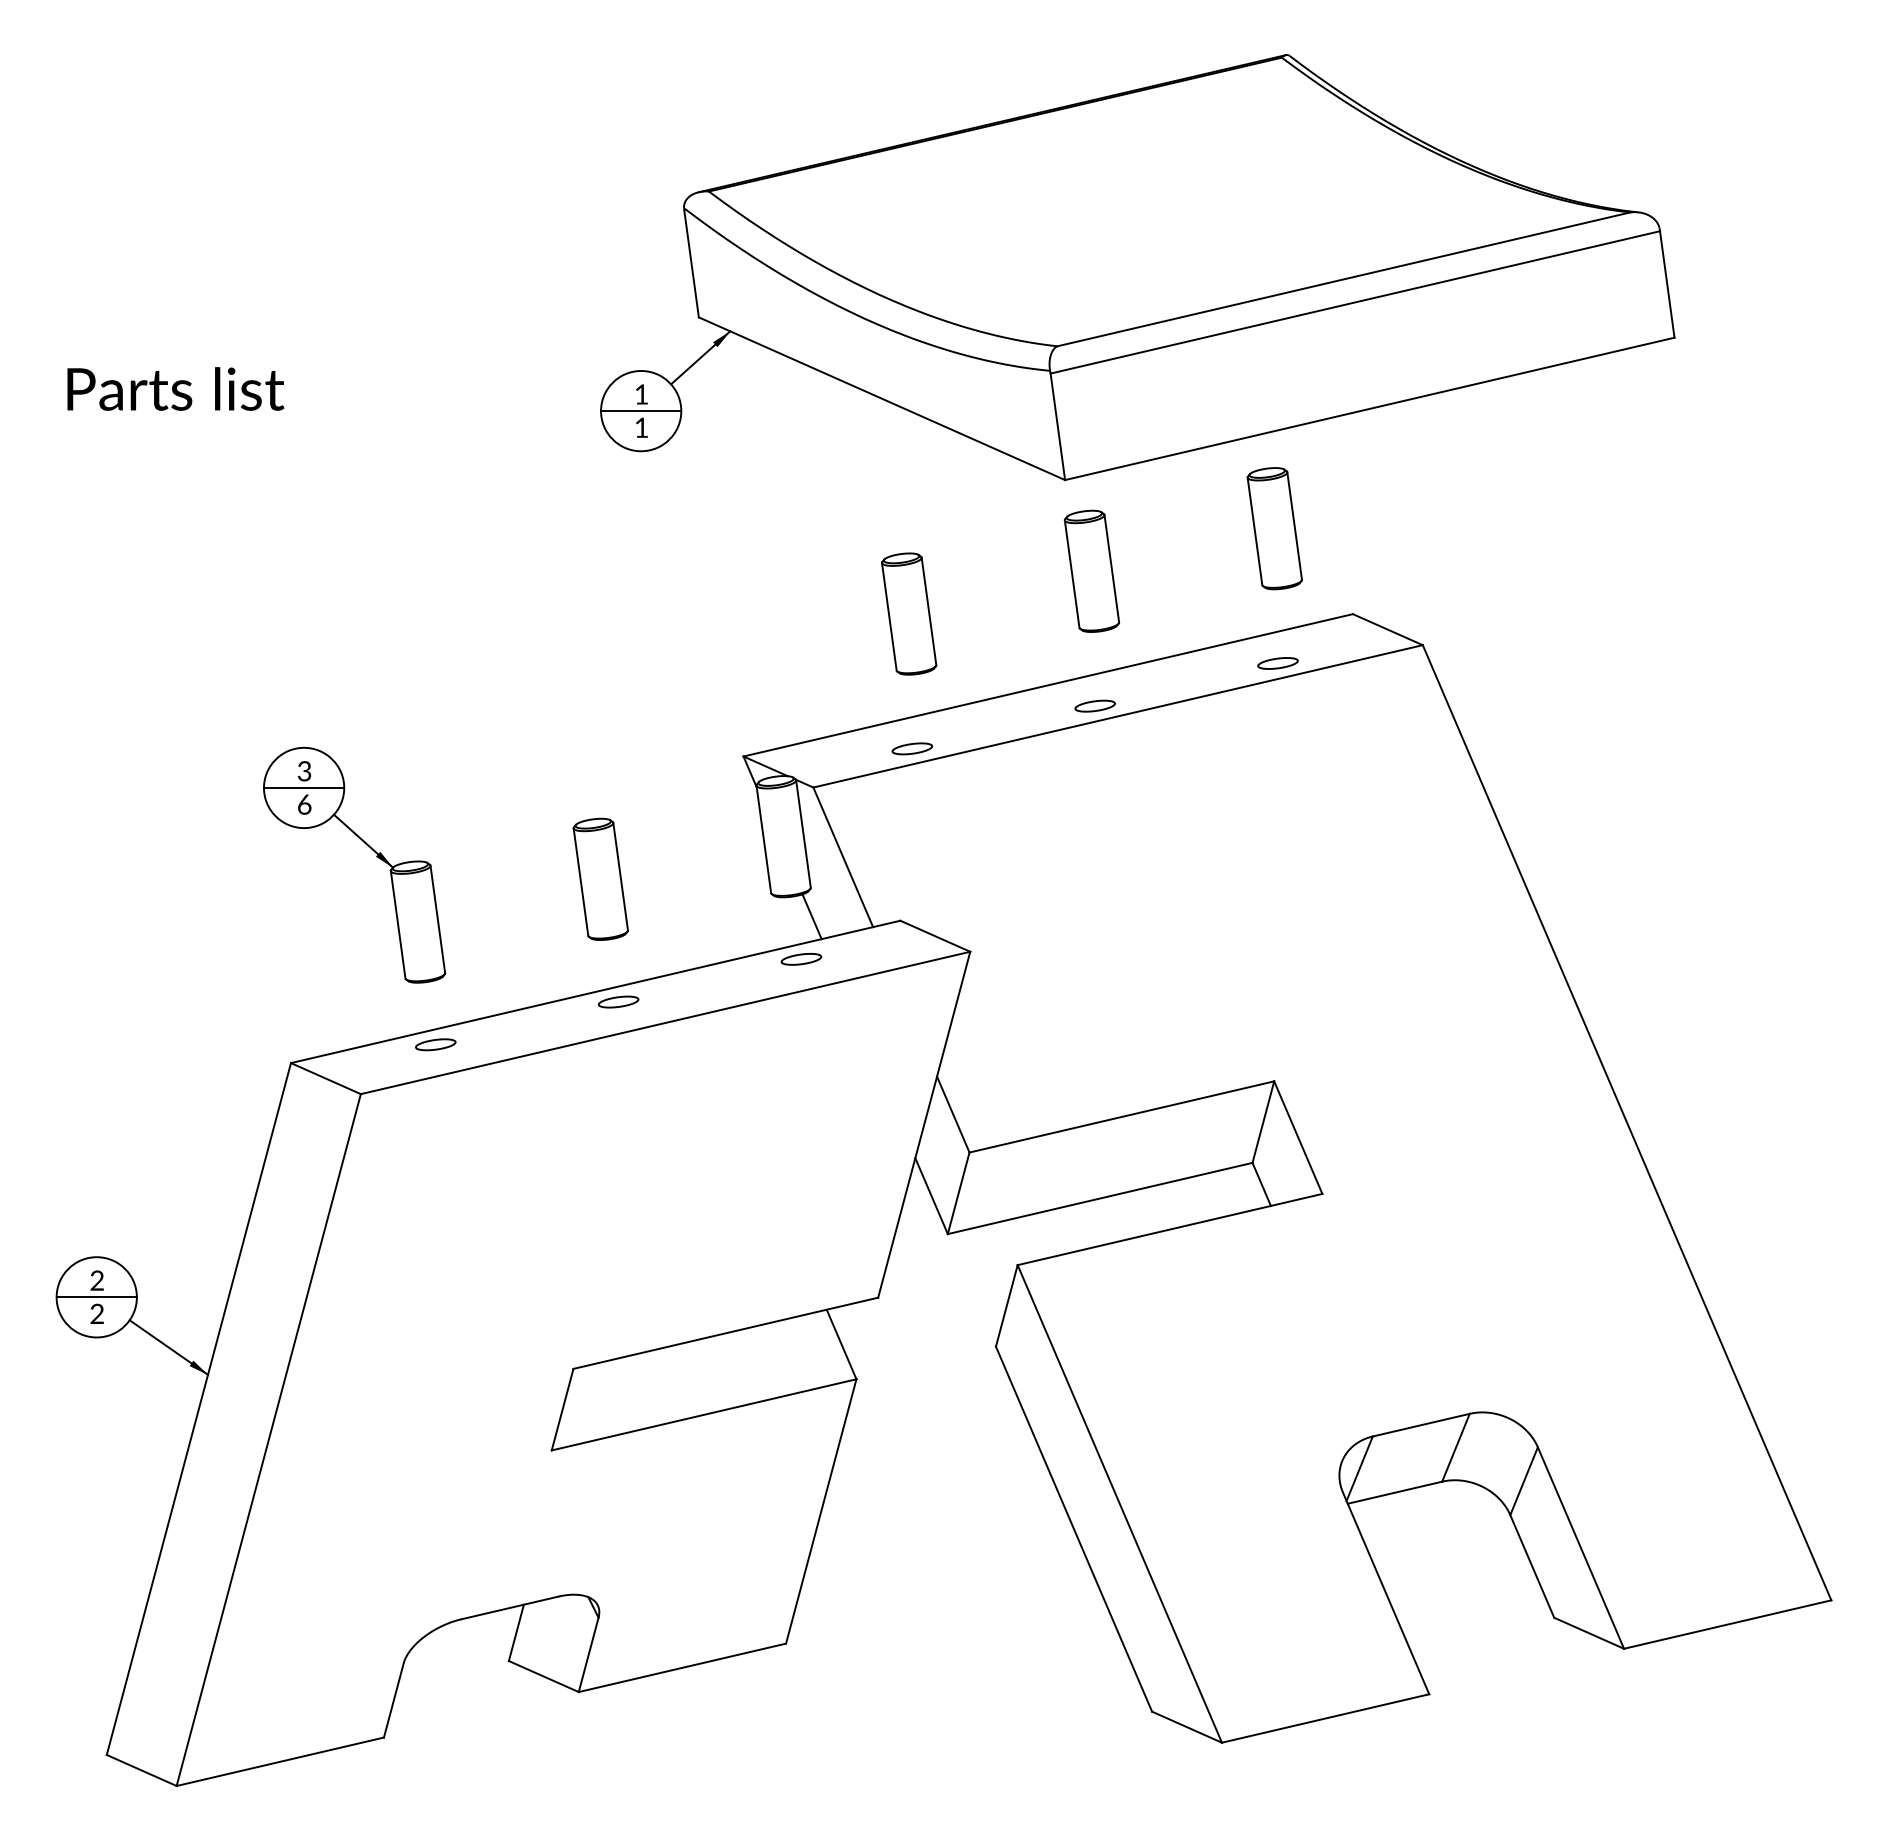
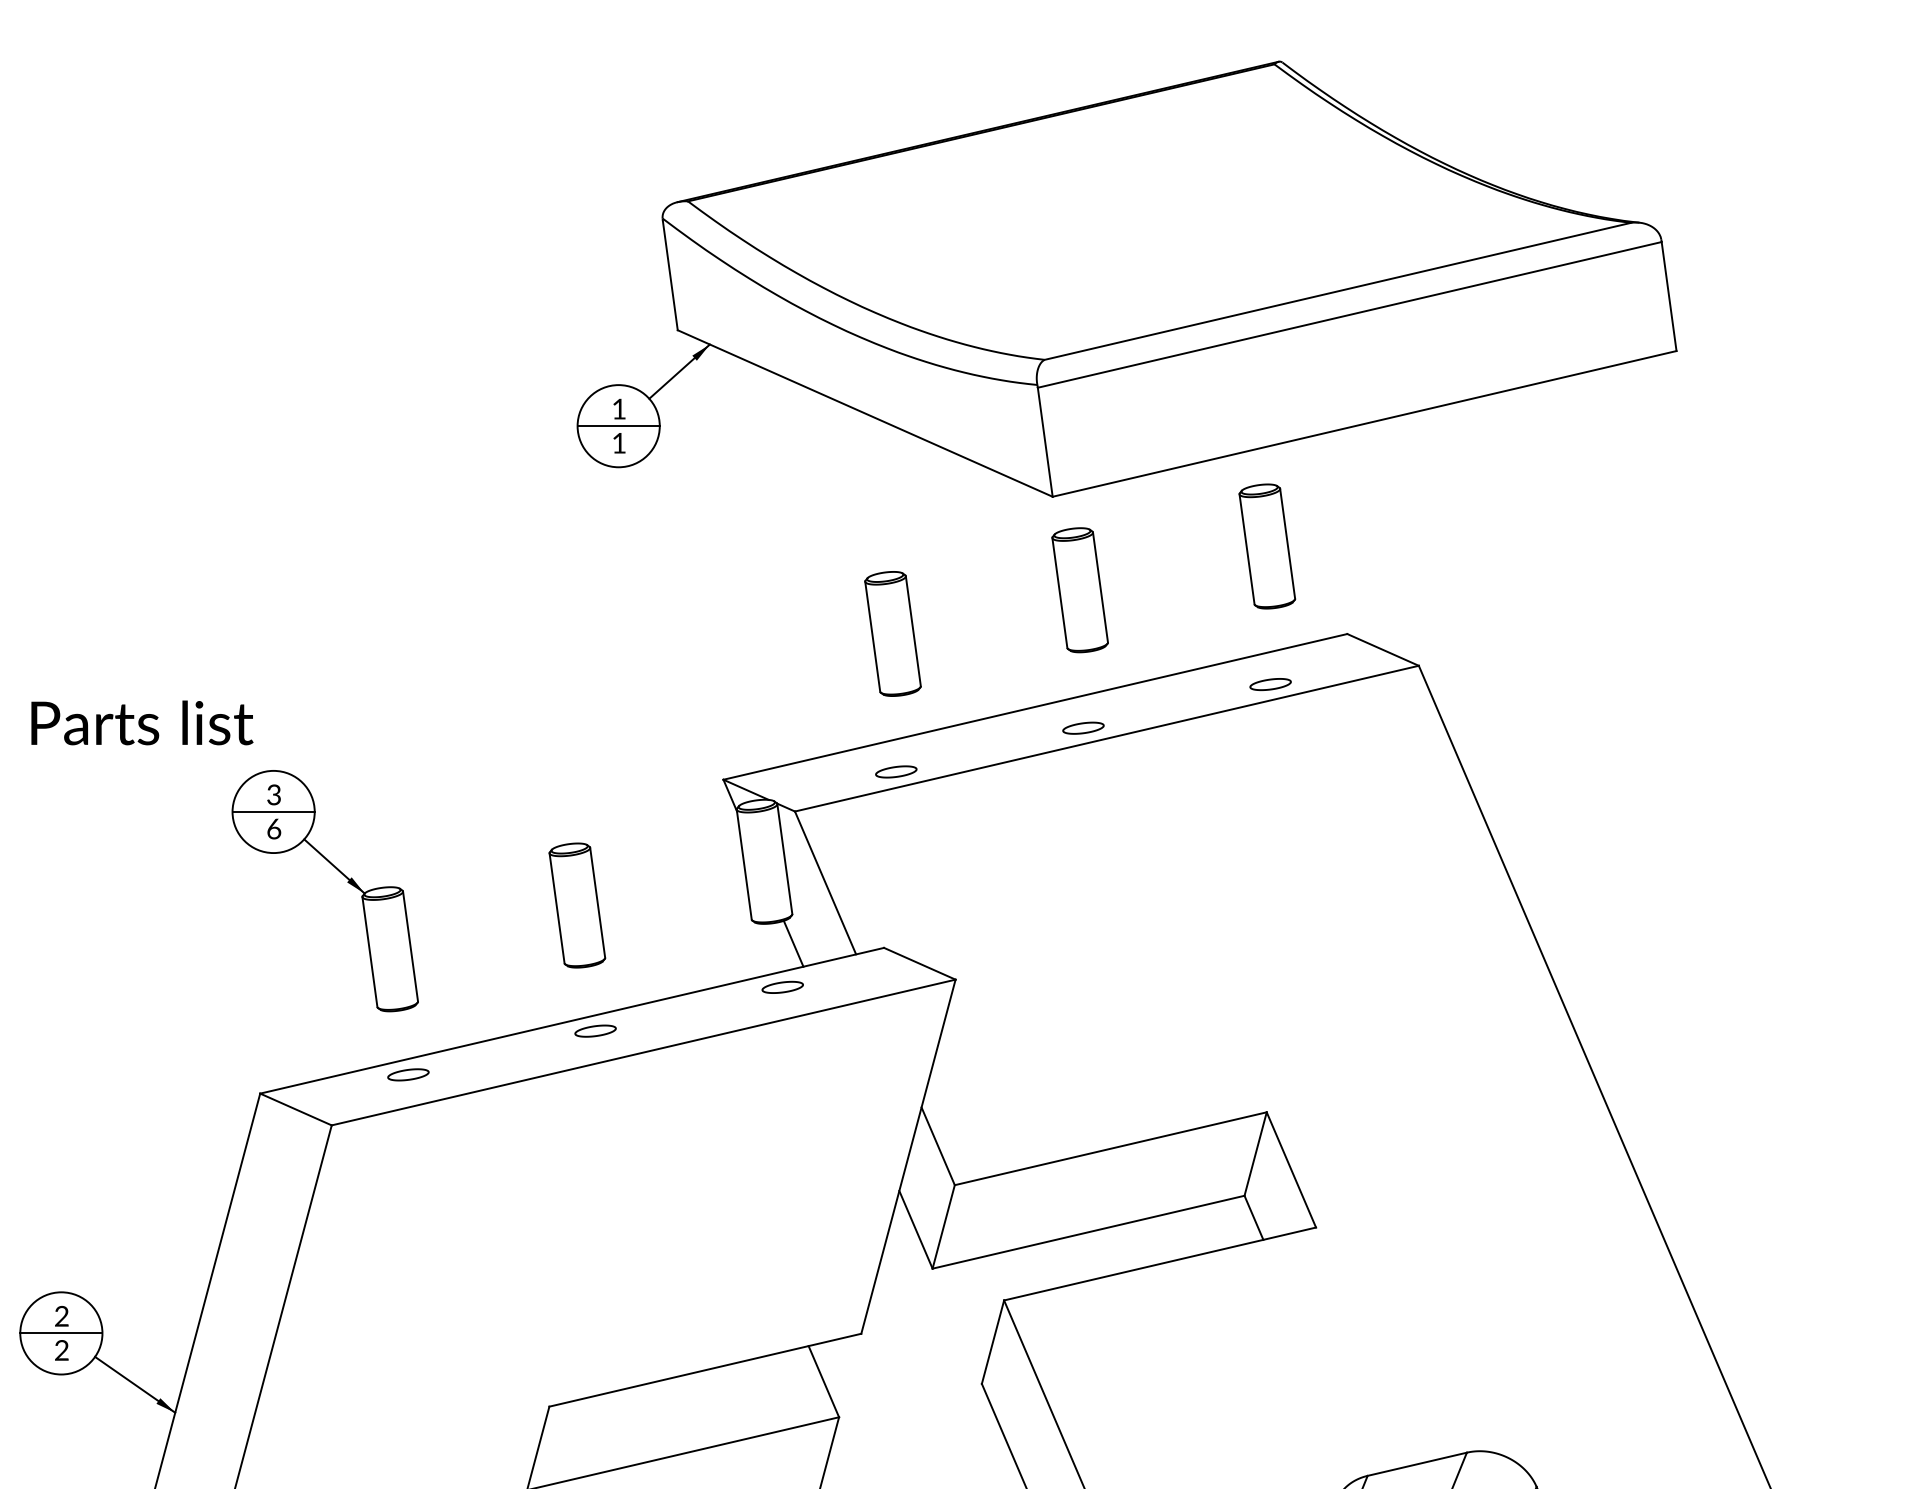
text: (175, 388) -> (141, 722), moved

